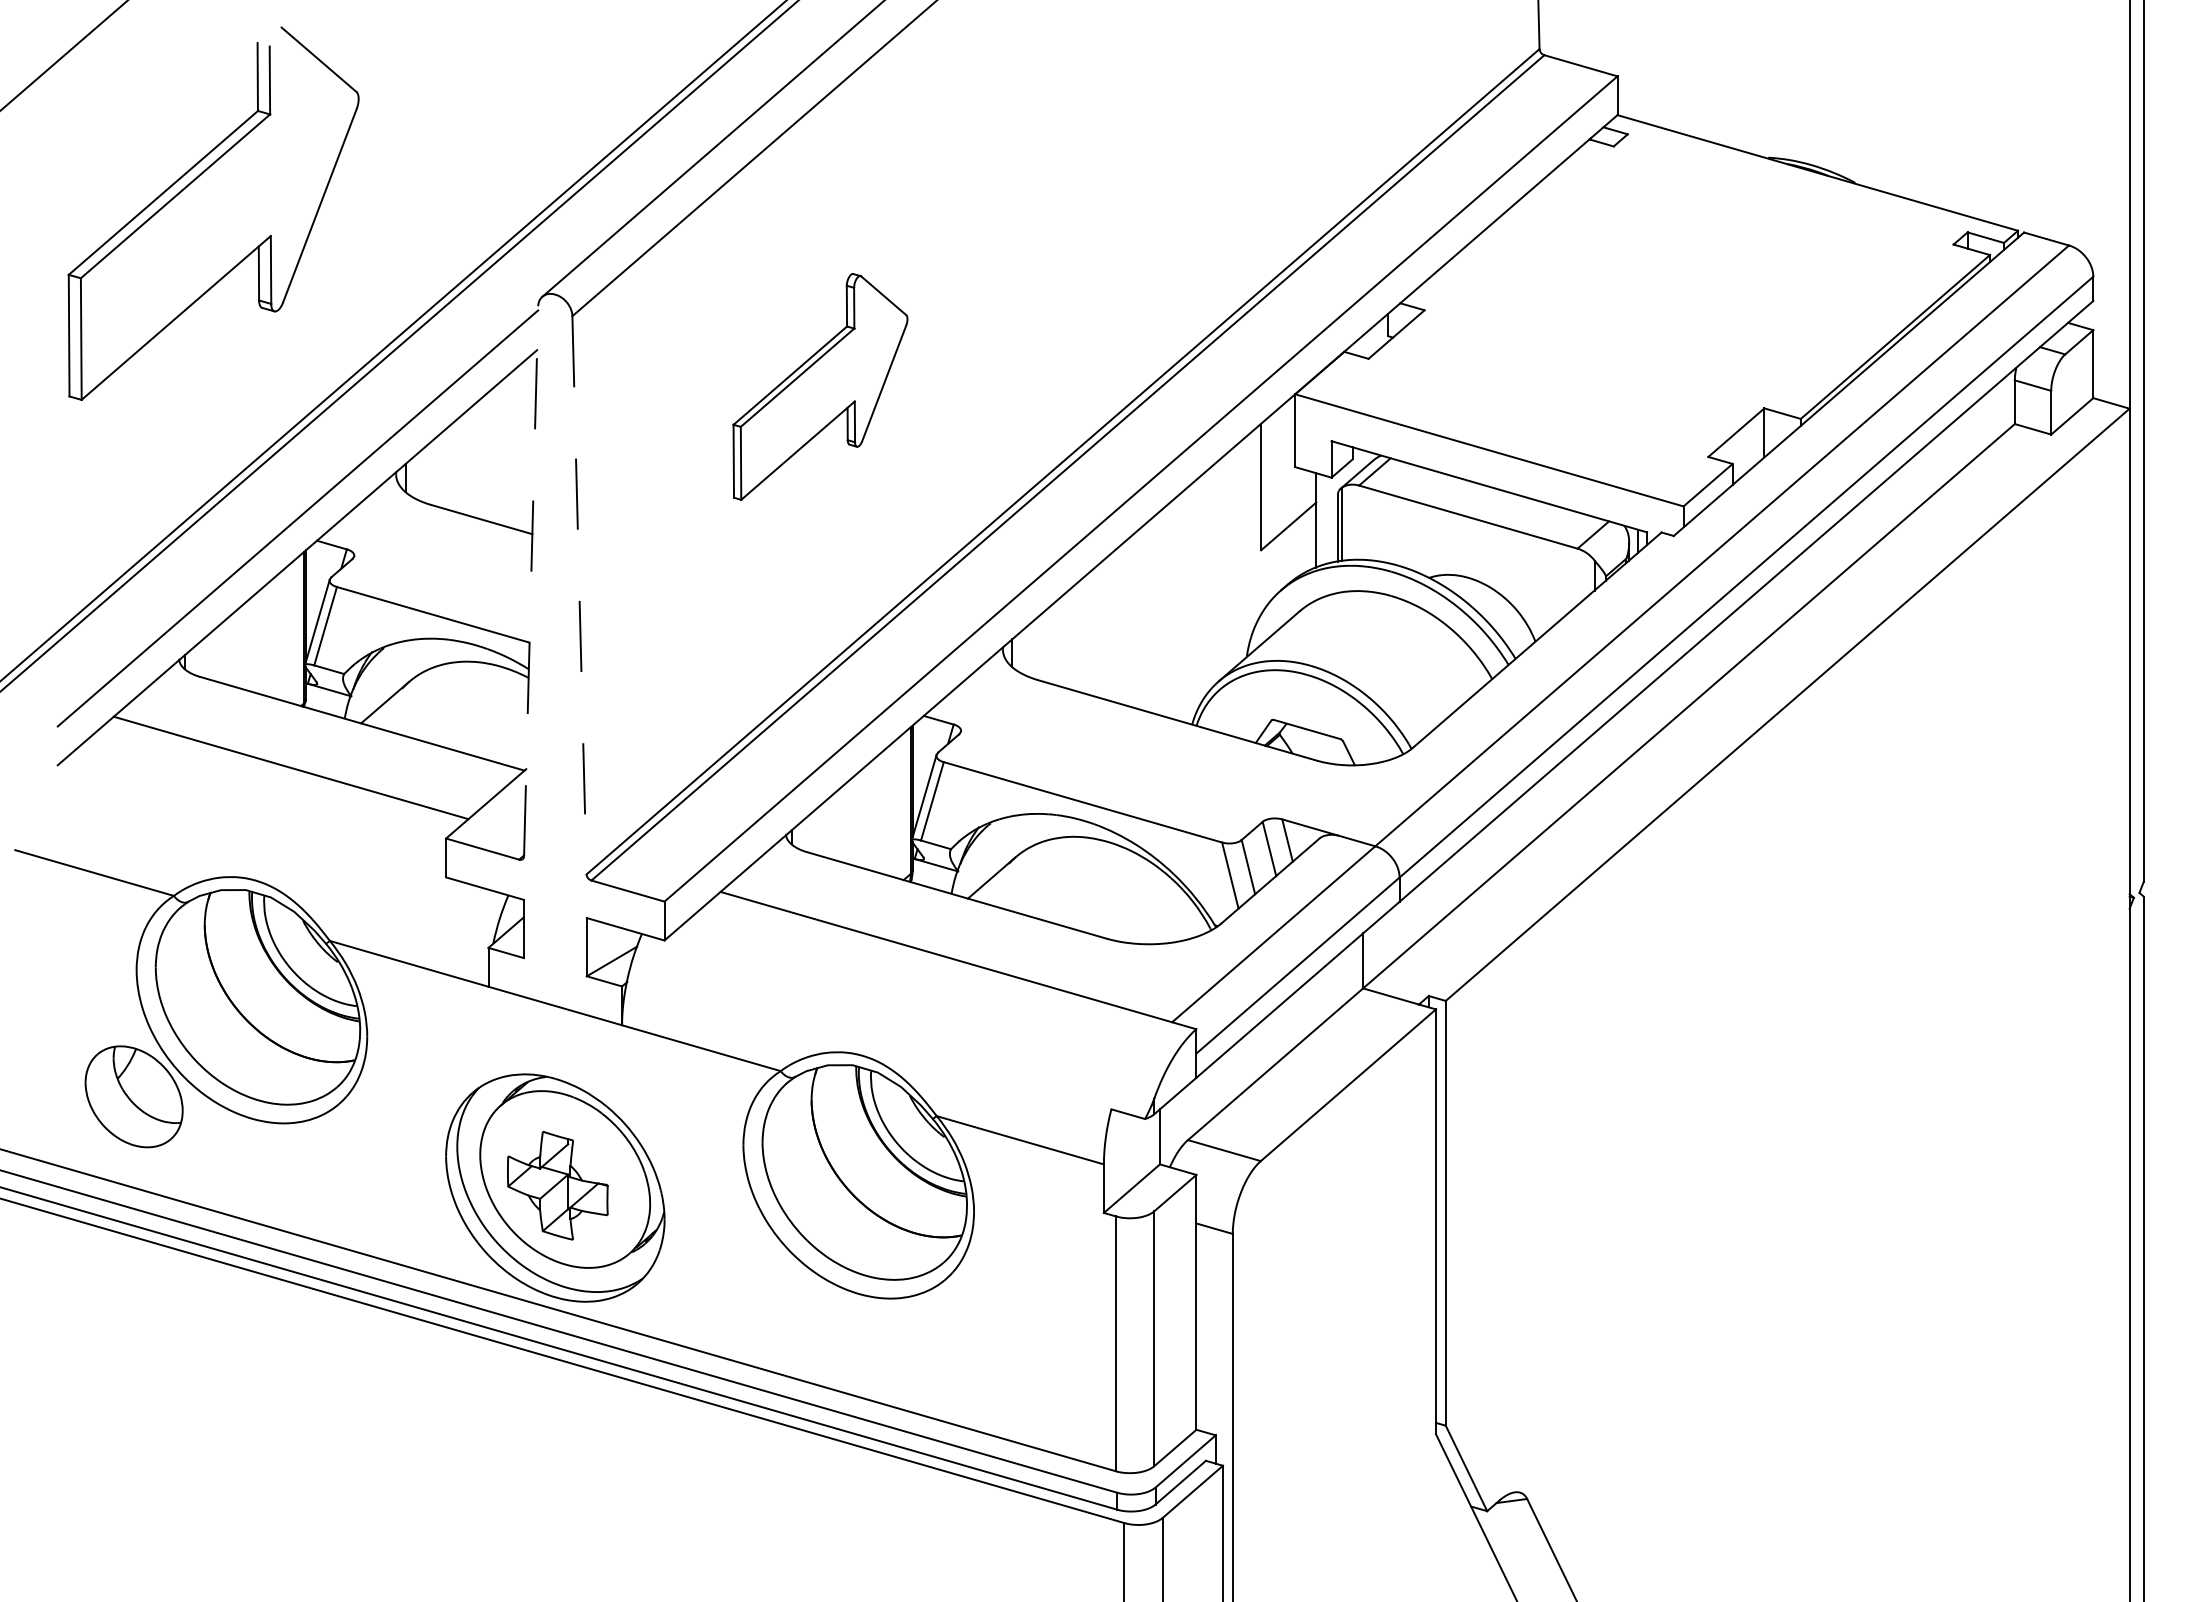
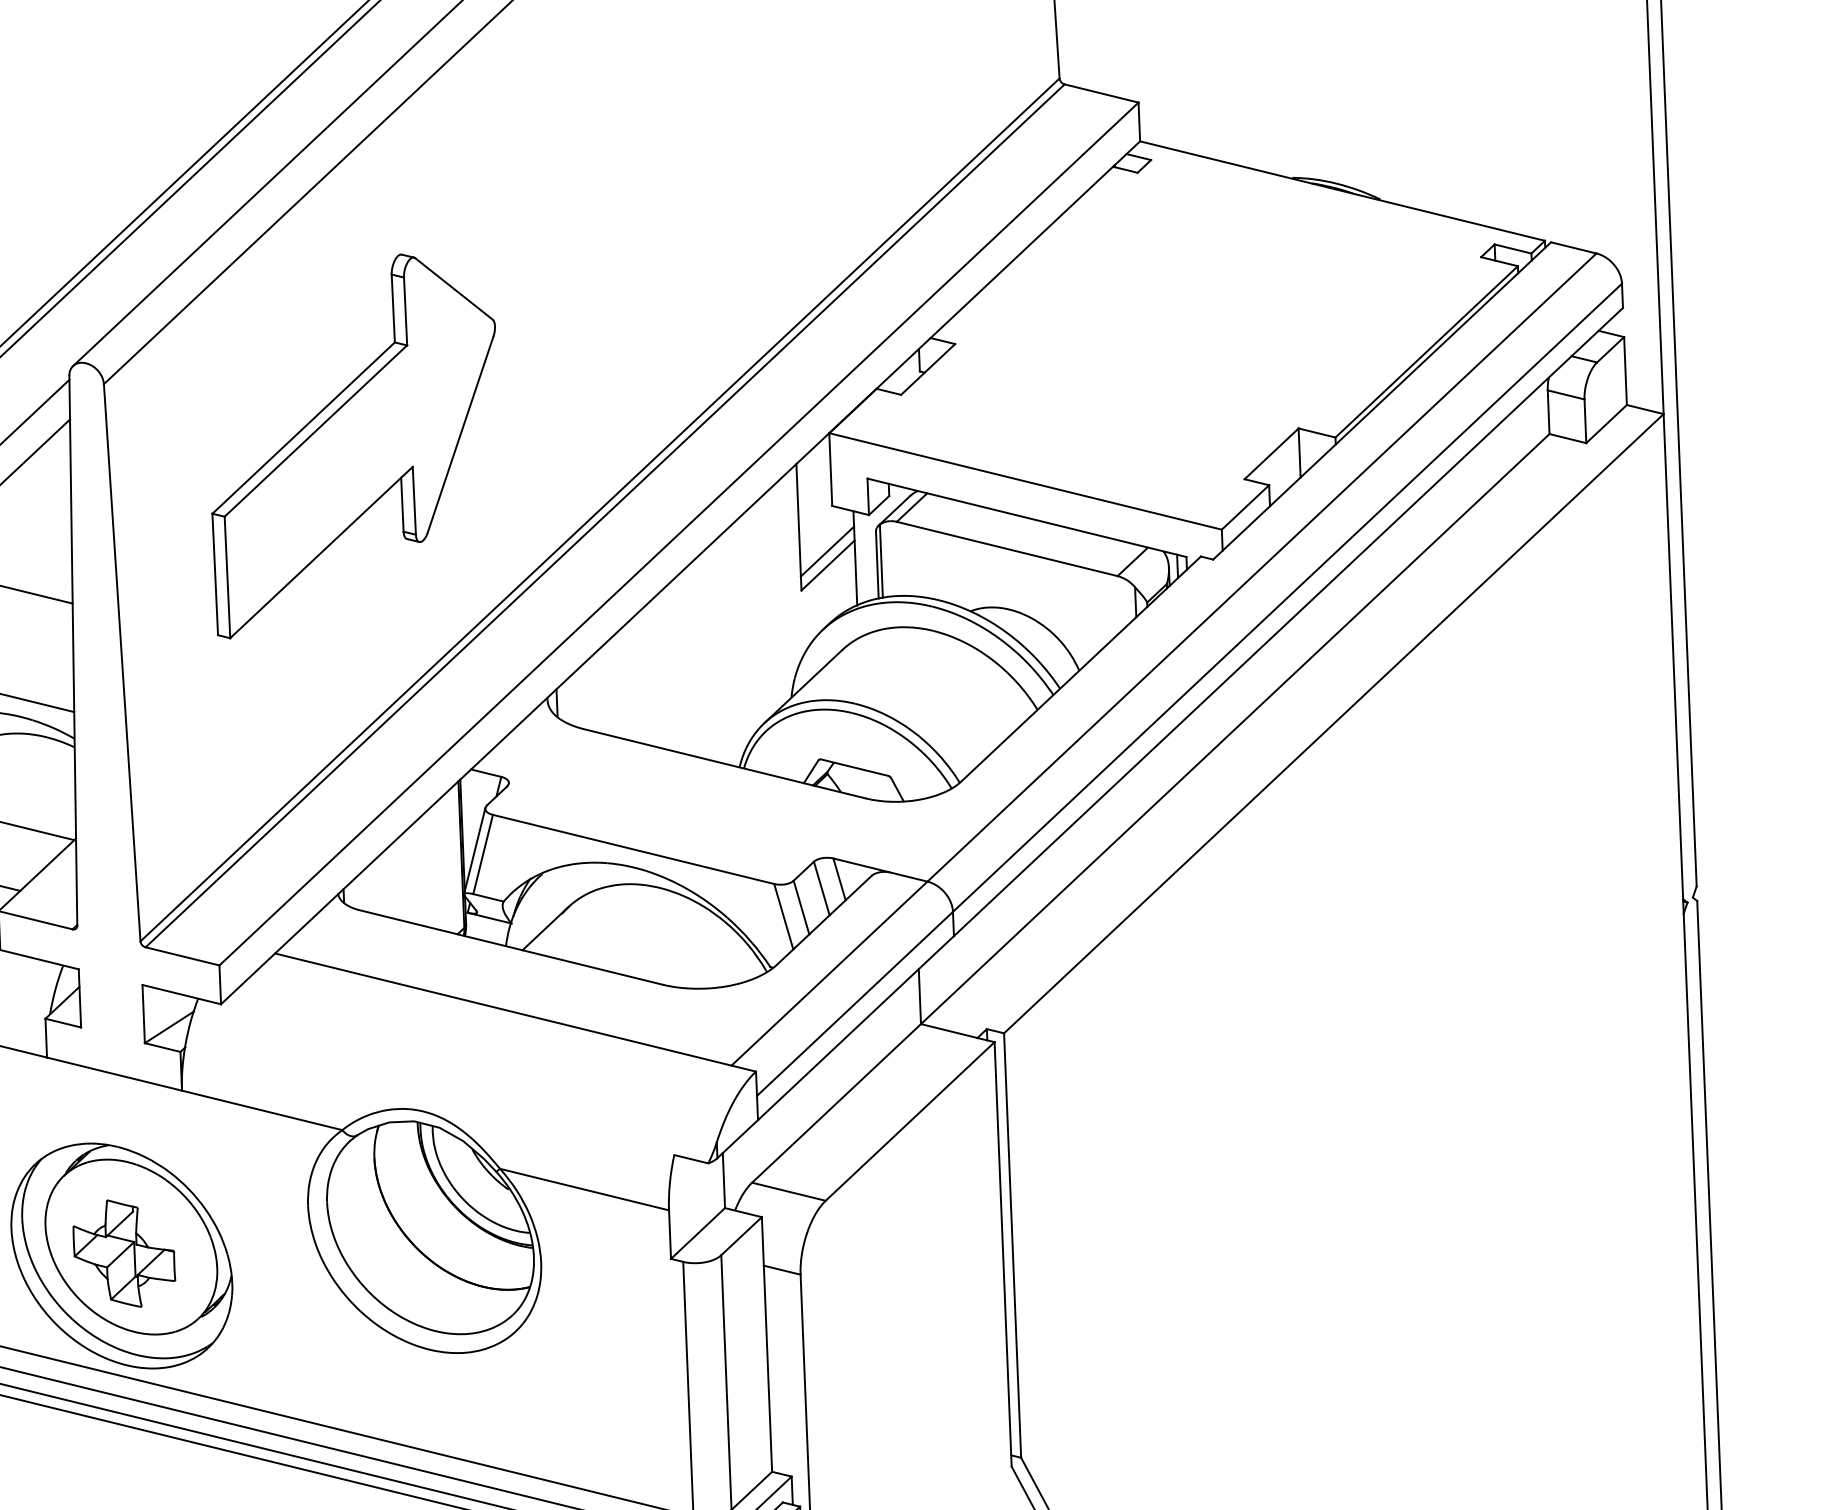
part: (820, 386) -> (354, 444), size x1.67
line: (1288, 512) -> (827, 551), added
line: (531, 580) -> (73, 649), dashed -> solid
line: (579, 595) -> (122, 662), dashed -> solid

